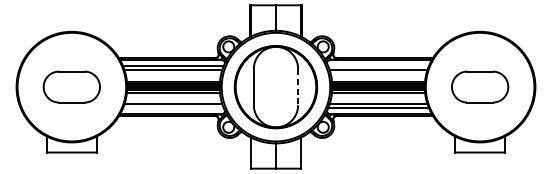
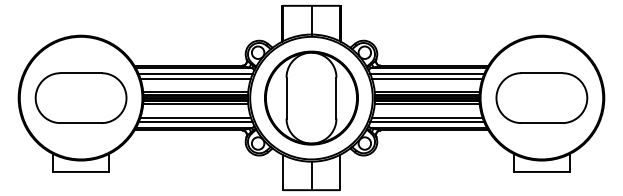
line: (378, 66) -> (427, 74), added
part: (71, 86) -> (80, 97), size x1.43
part: (479, 86) -> (541, 97), size x1.43
line: (298, 87) -> (336, 98), dashed -> solid
line: (173, 108) -> (195, 122), added

